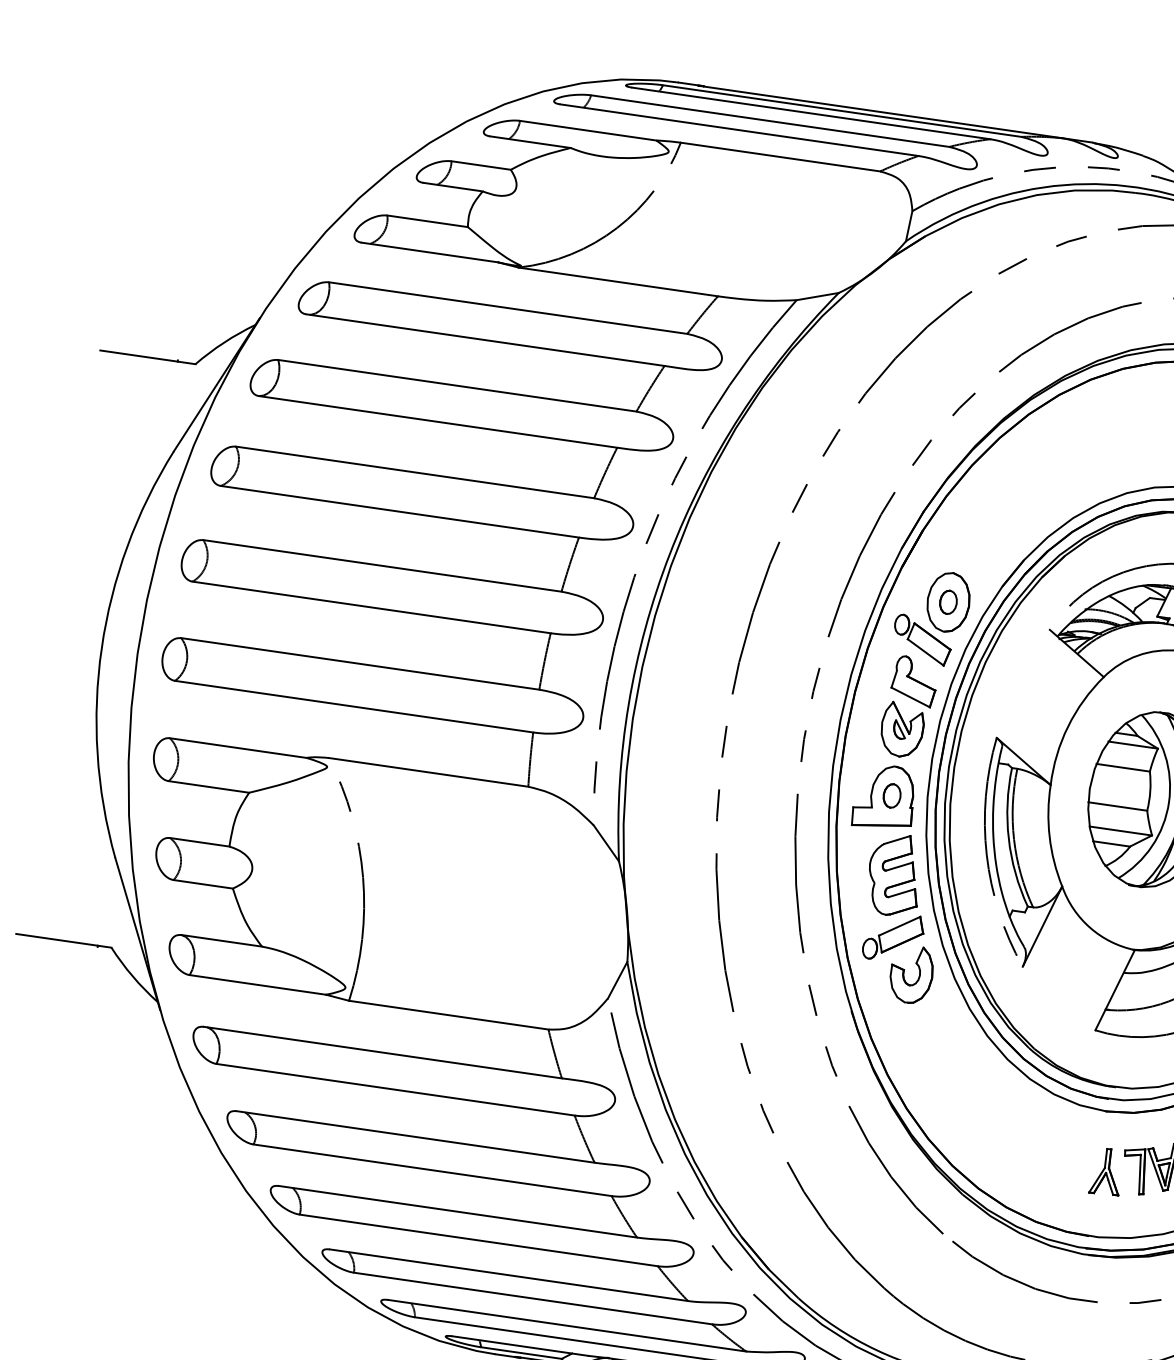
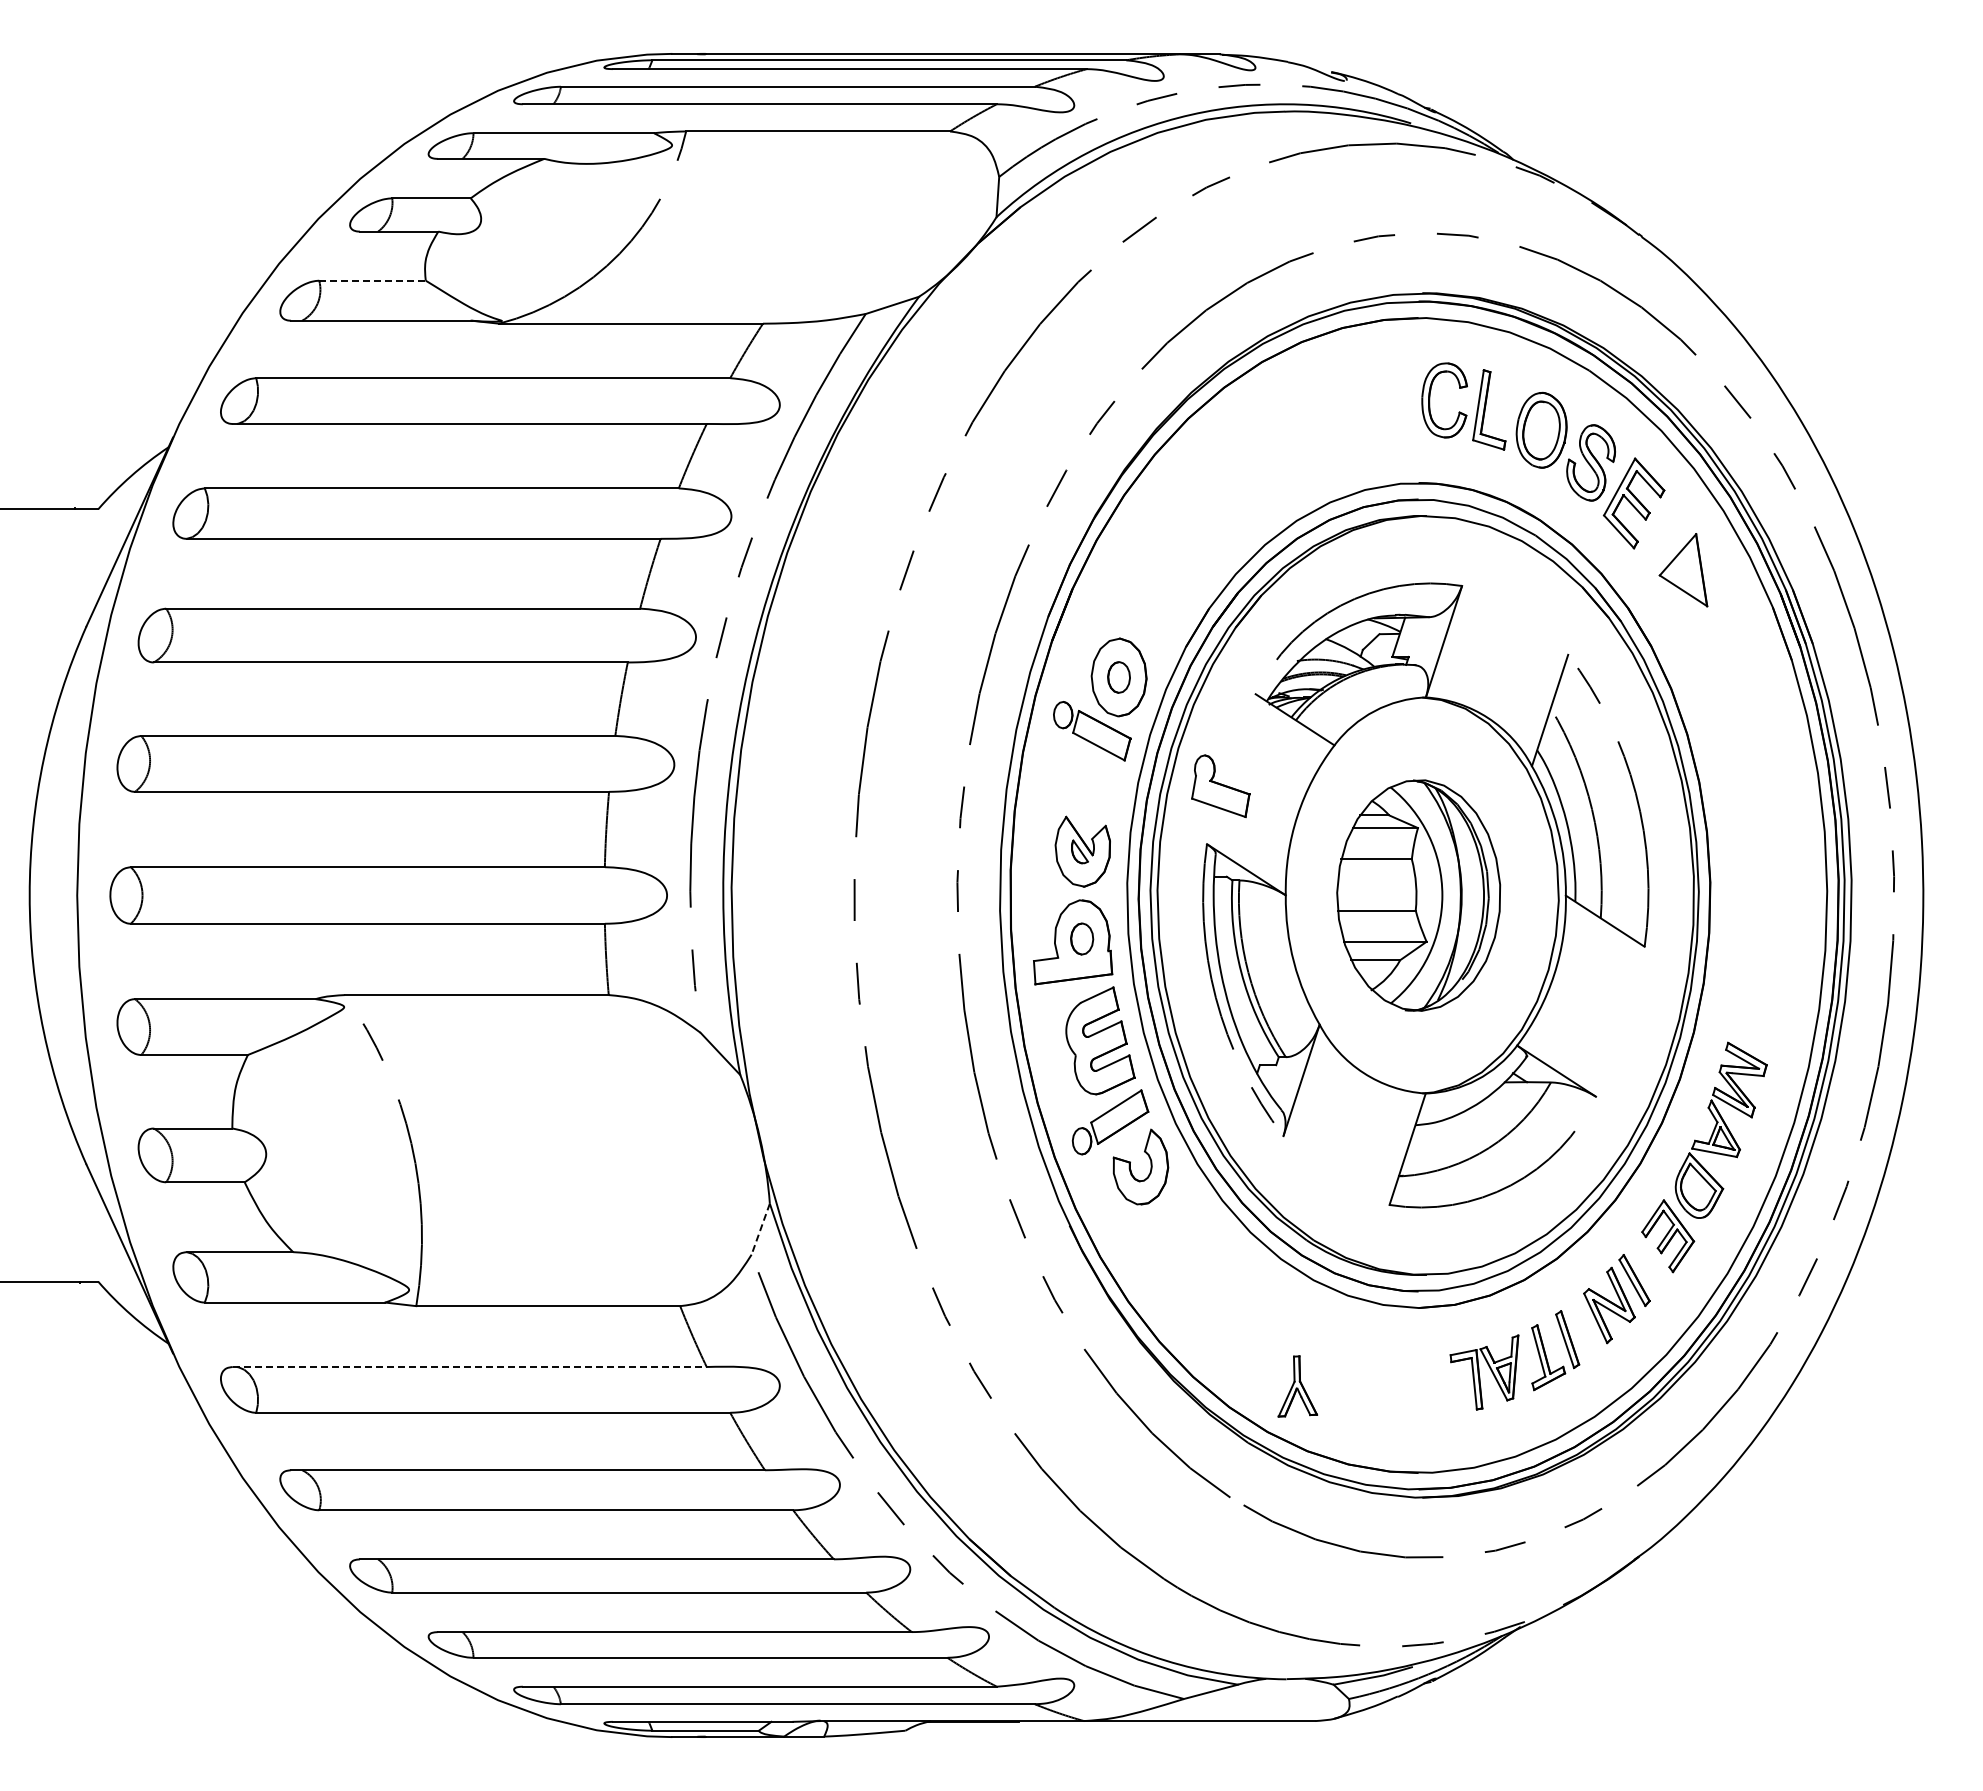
line: (428, 221) -> (373, 280), solid -> dashed
part: (914, 681) -> (1220, 786), moved
line: (617, 980) -> (760, 1229), solid -> dashed
line: (382, 1052) -> (469, 1367), solid -> dashed
part: (1106, 1171) -> (1297, 1386), moved

